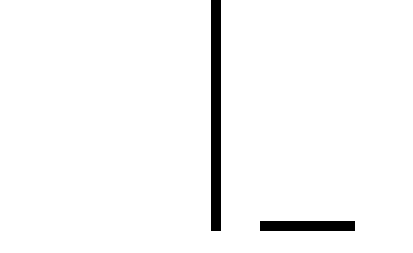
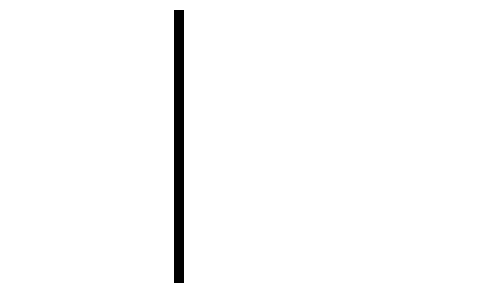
part: (307, 225) -> (270, 277), removed

